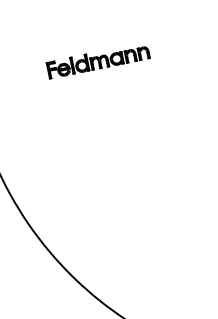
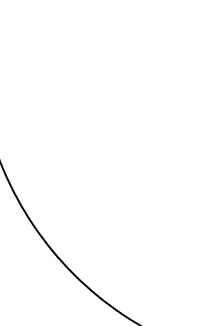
part: (97, 60) -> (96, 34), removed

